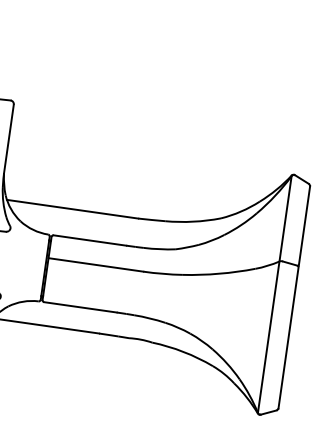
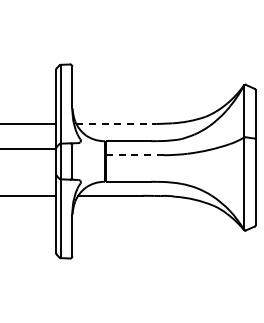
line: (72, 210) -> (116, 124), solid -> dashed
line: (95, 265) -> (134, 155), solid -> dashed

